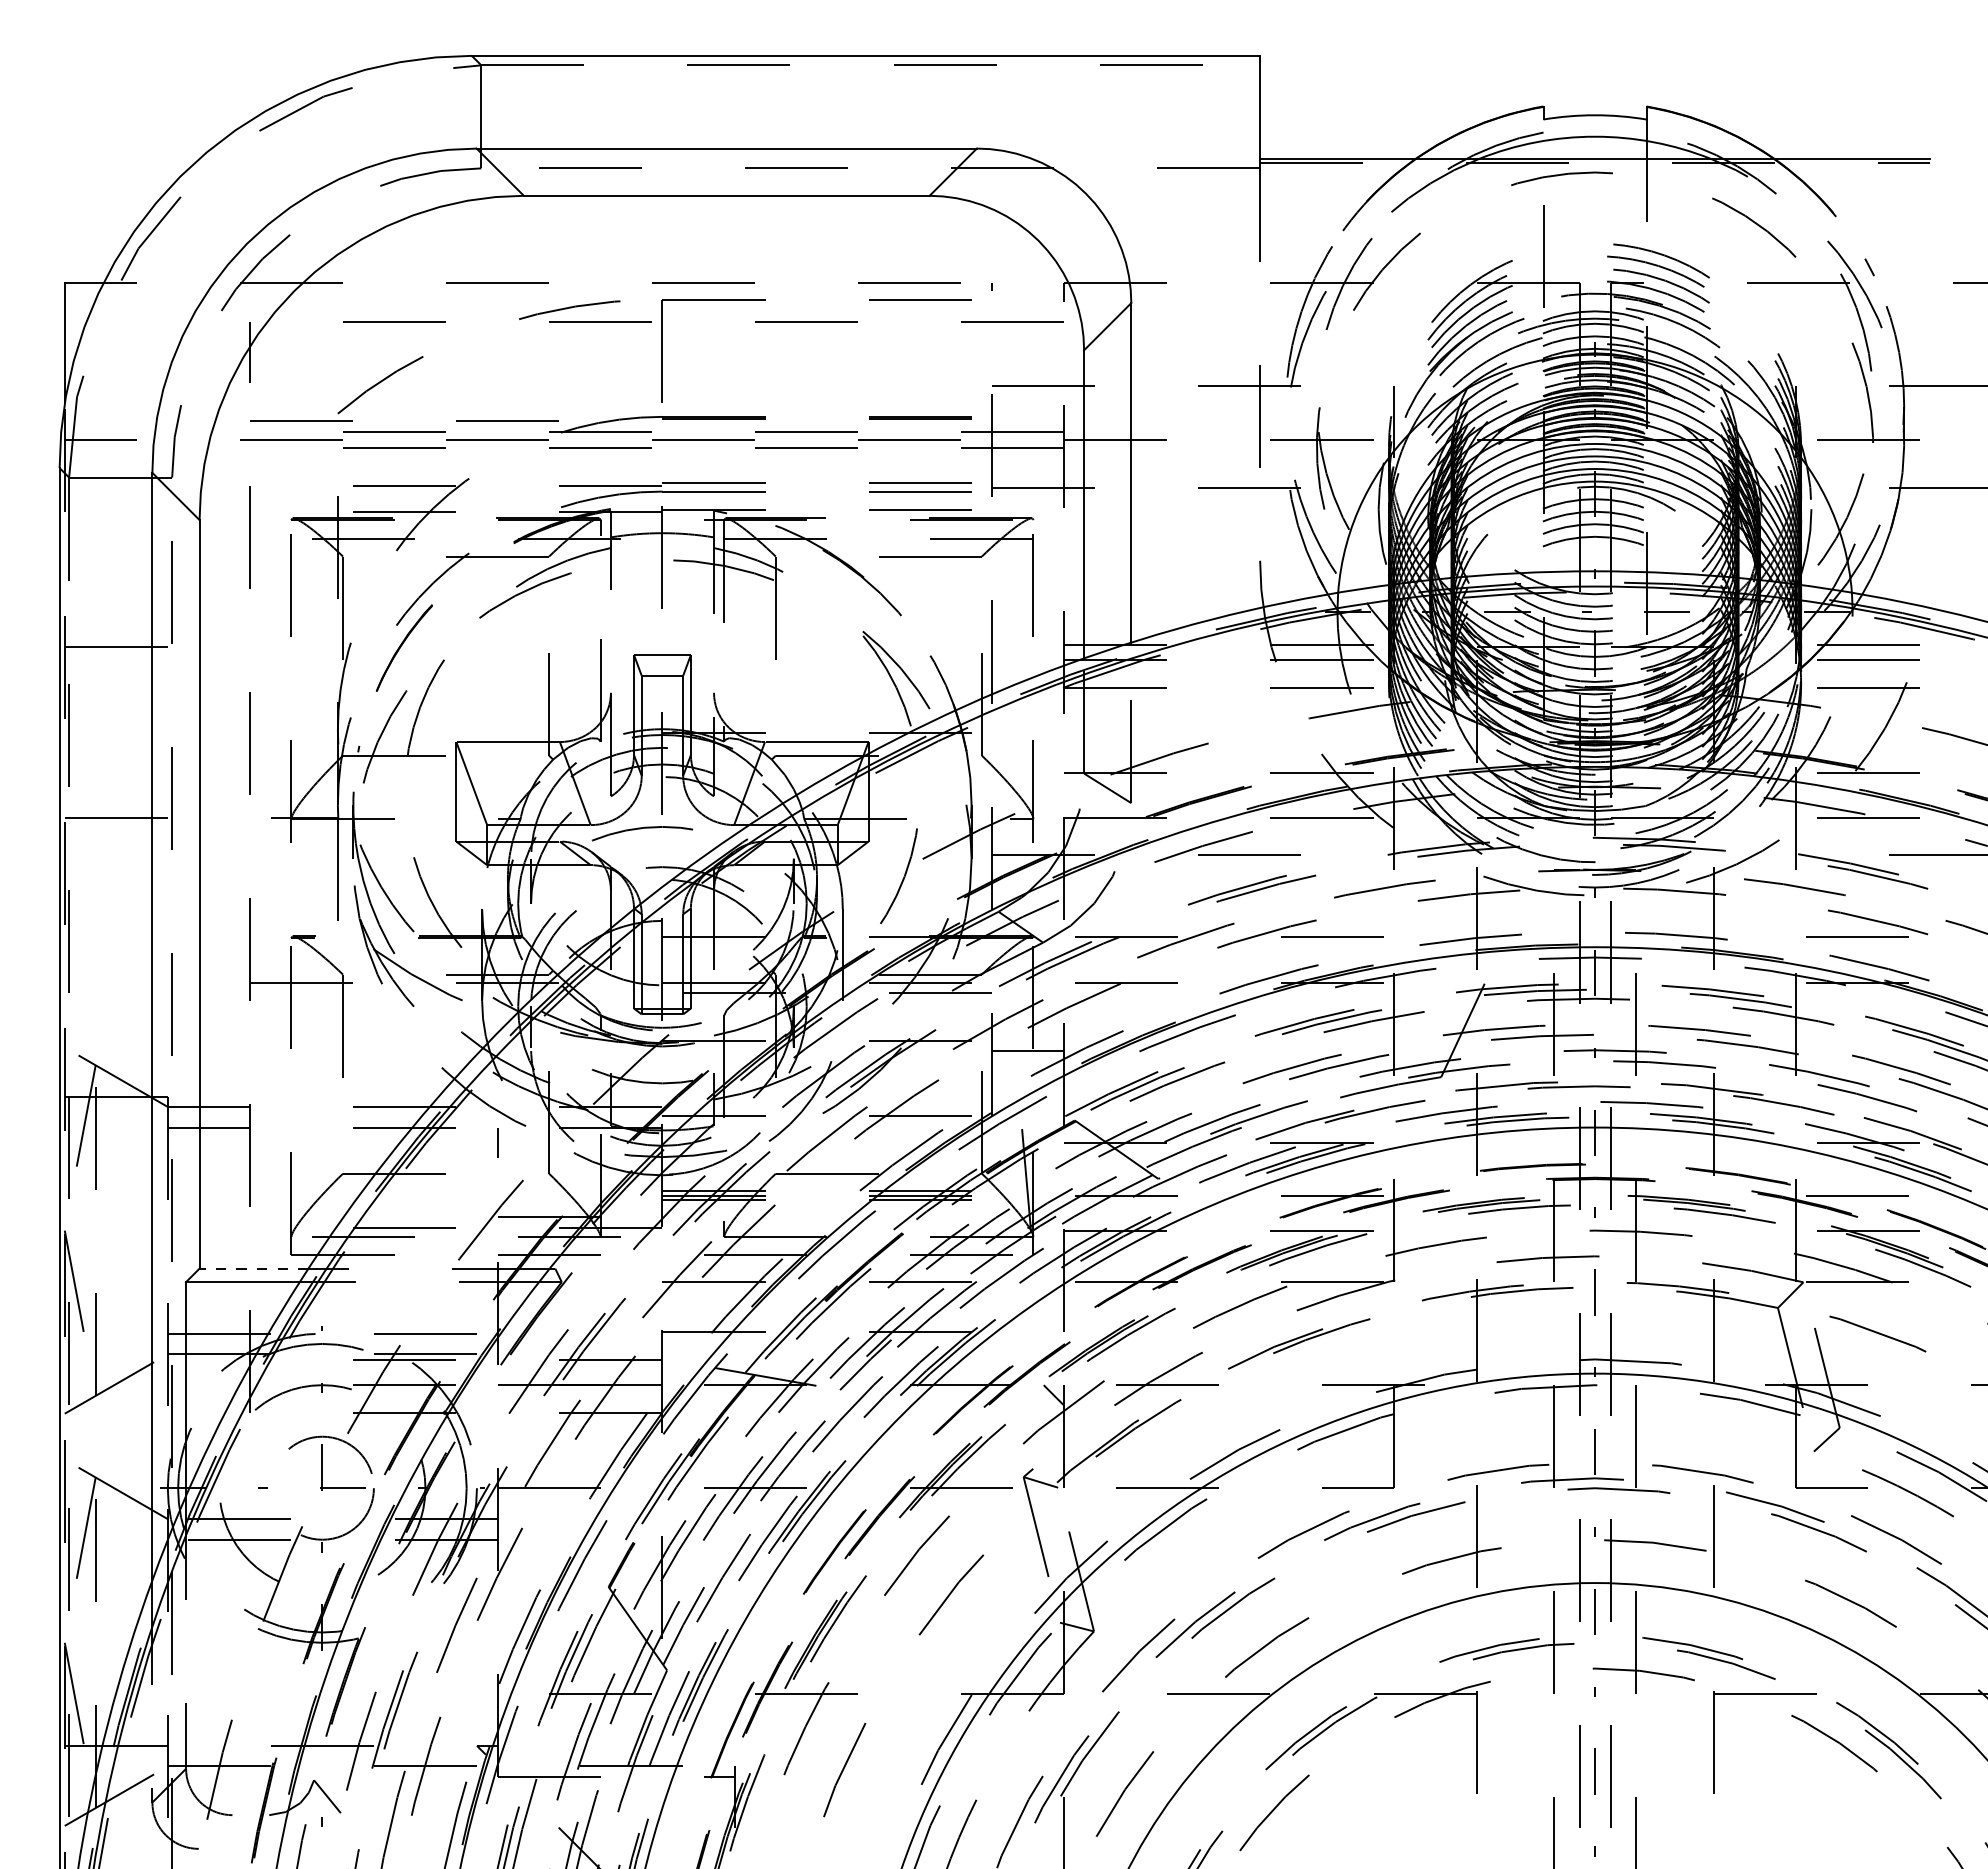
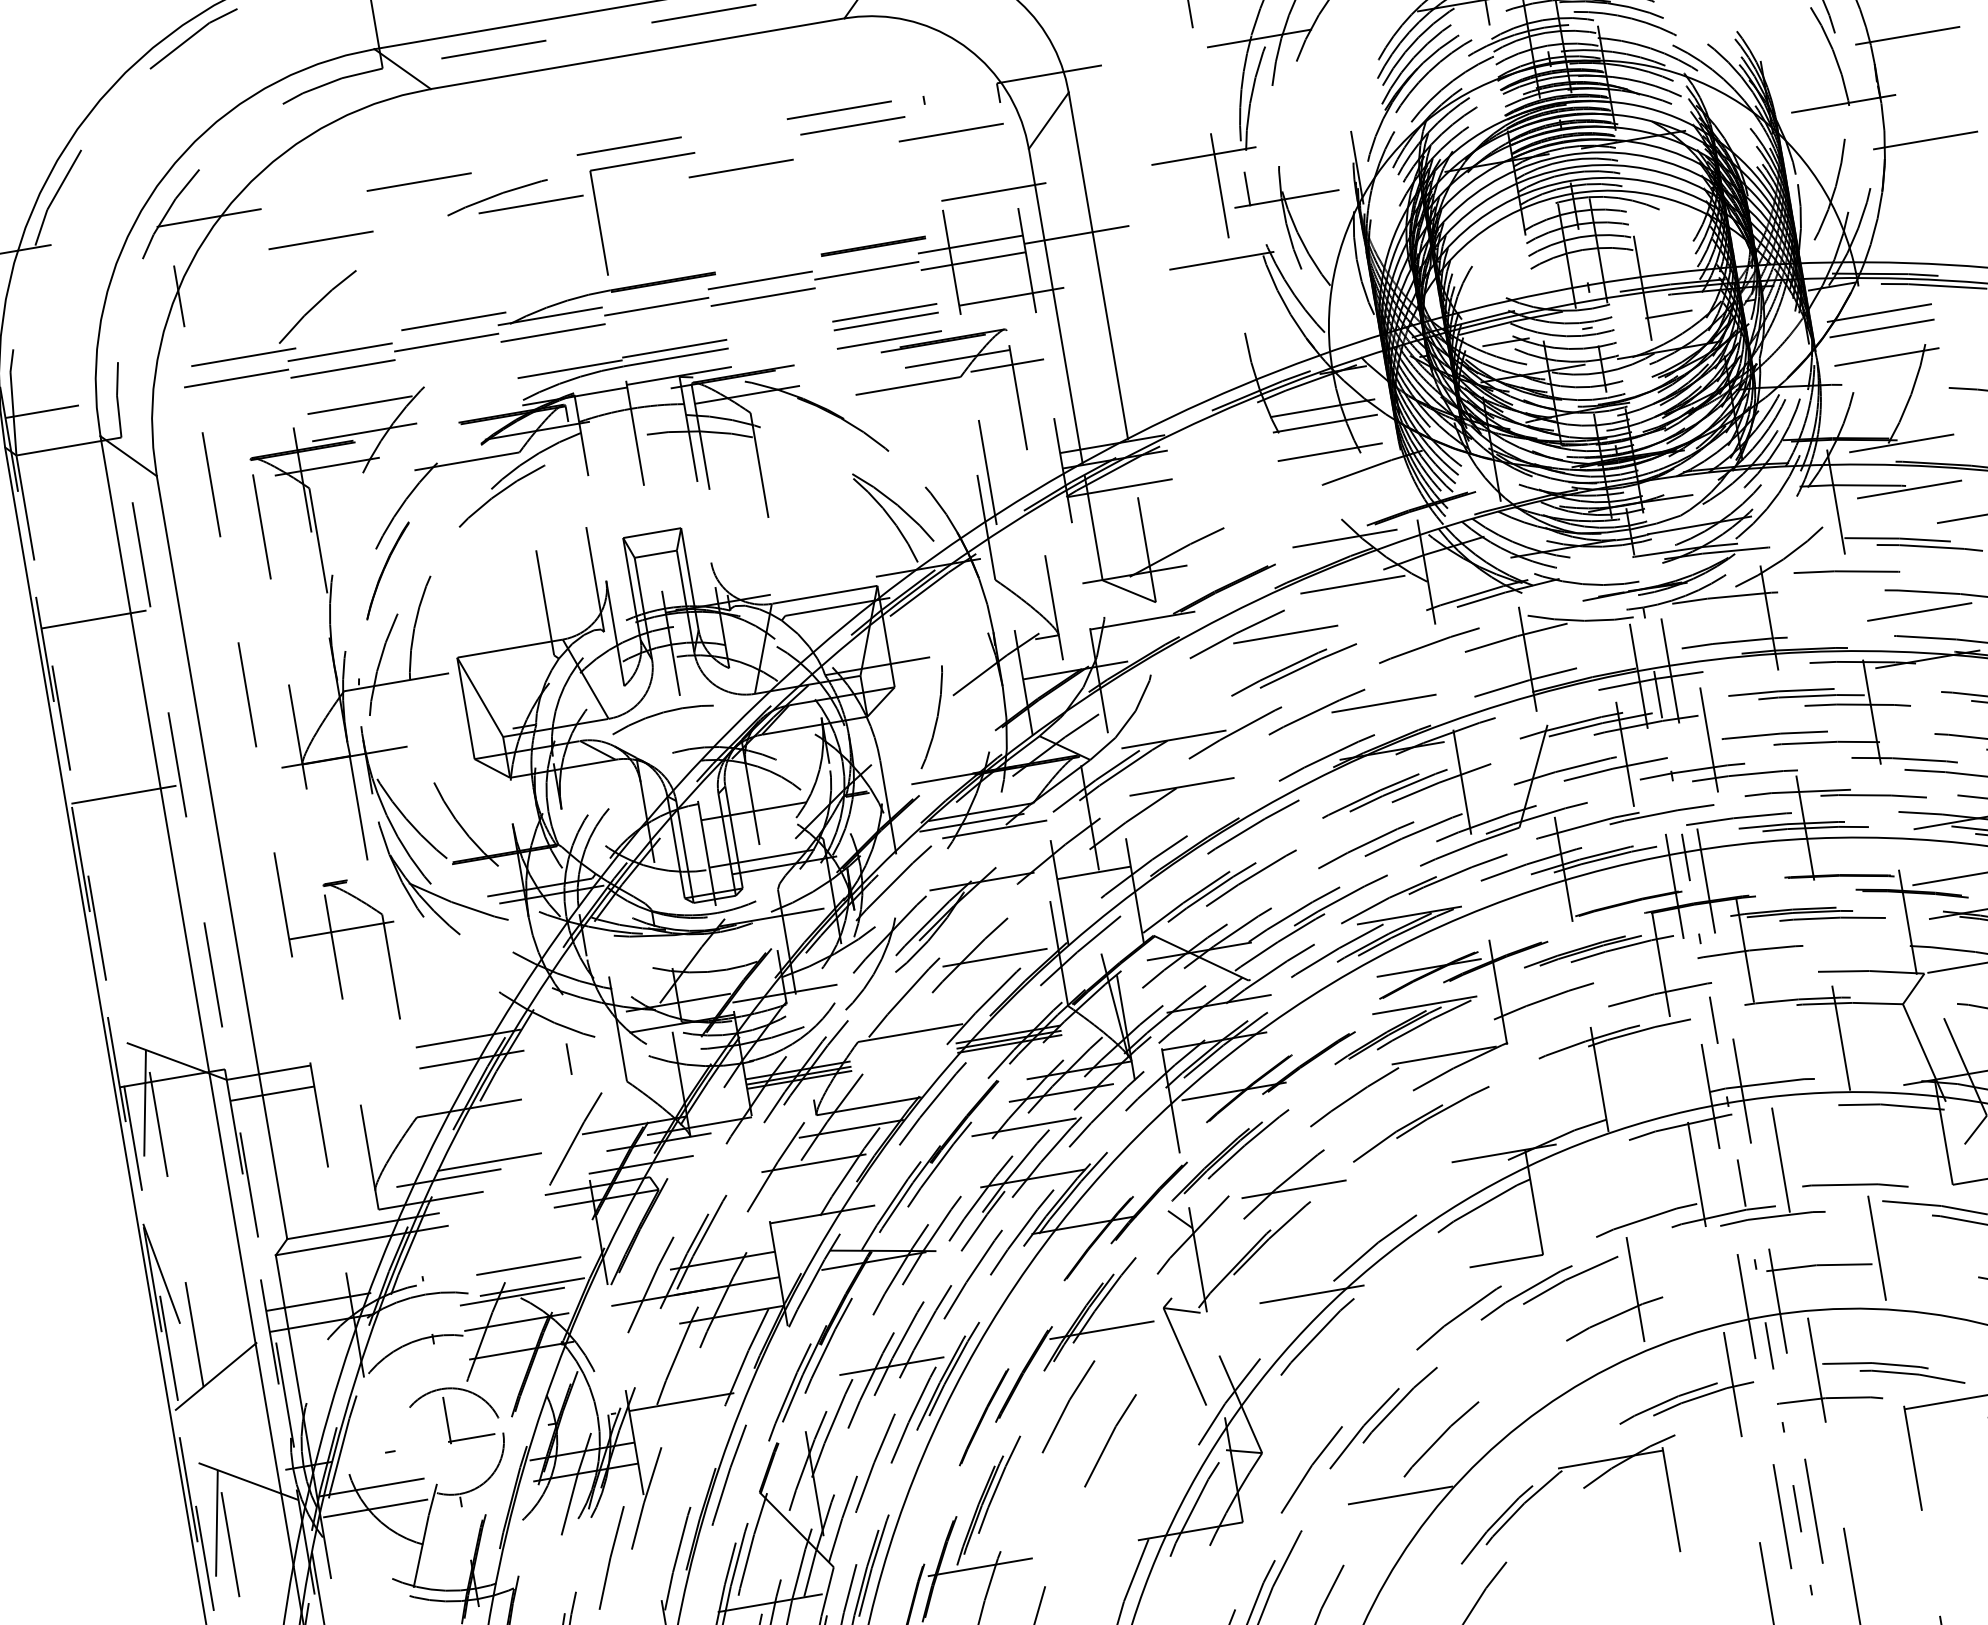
line: (1285, 424) -> (1247, 189), added
line: (1028, 553) -> (1007, 365), added
line: (254, 1268) -> (343, 1229), dashed -> solid

